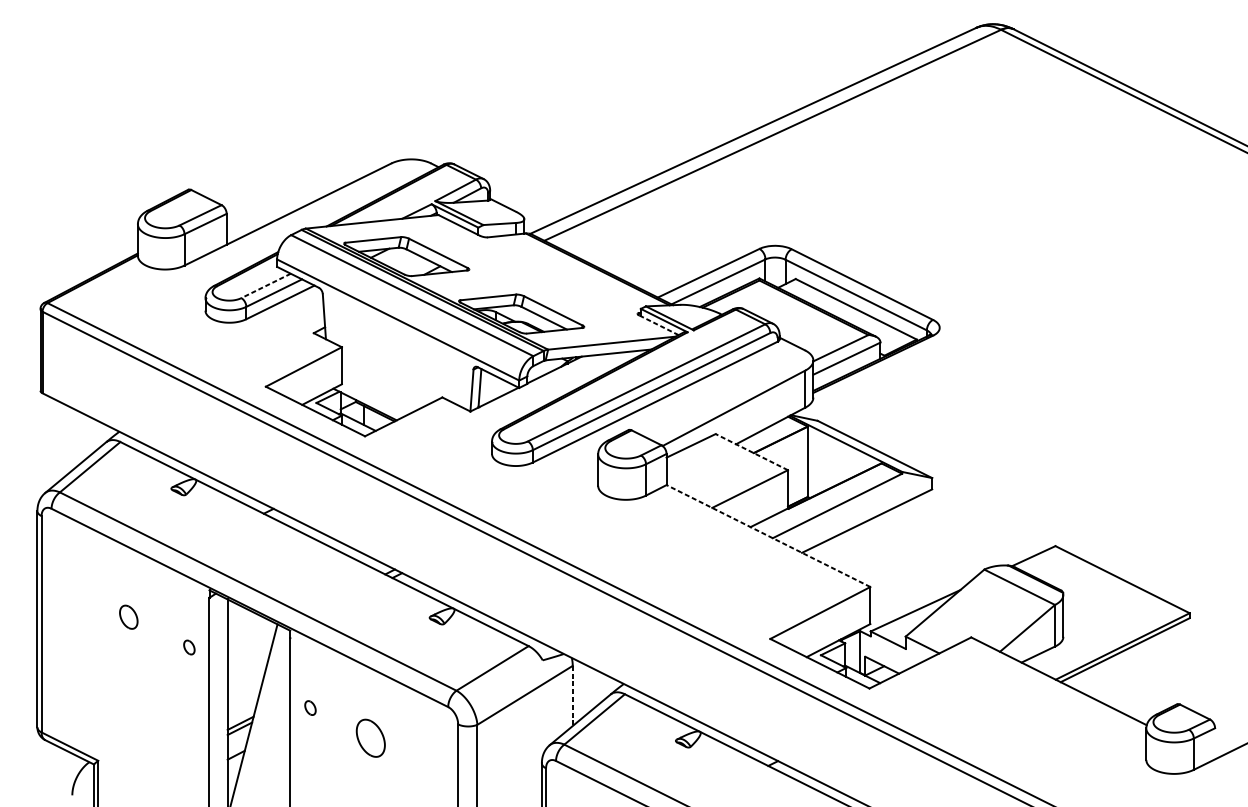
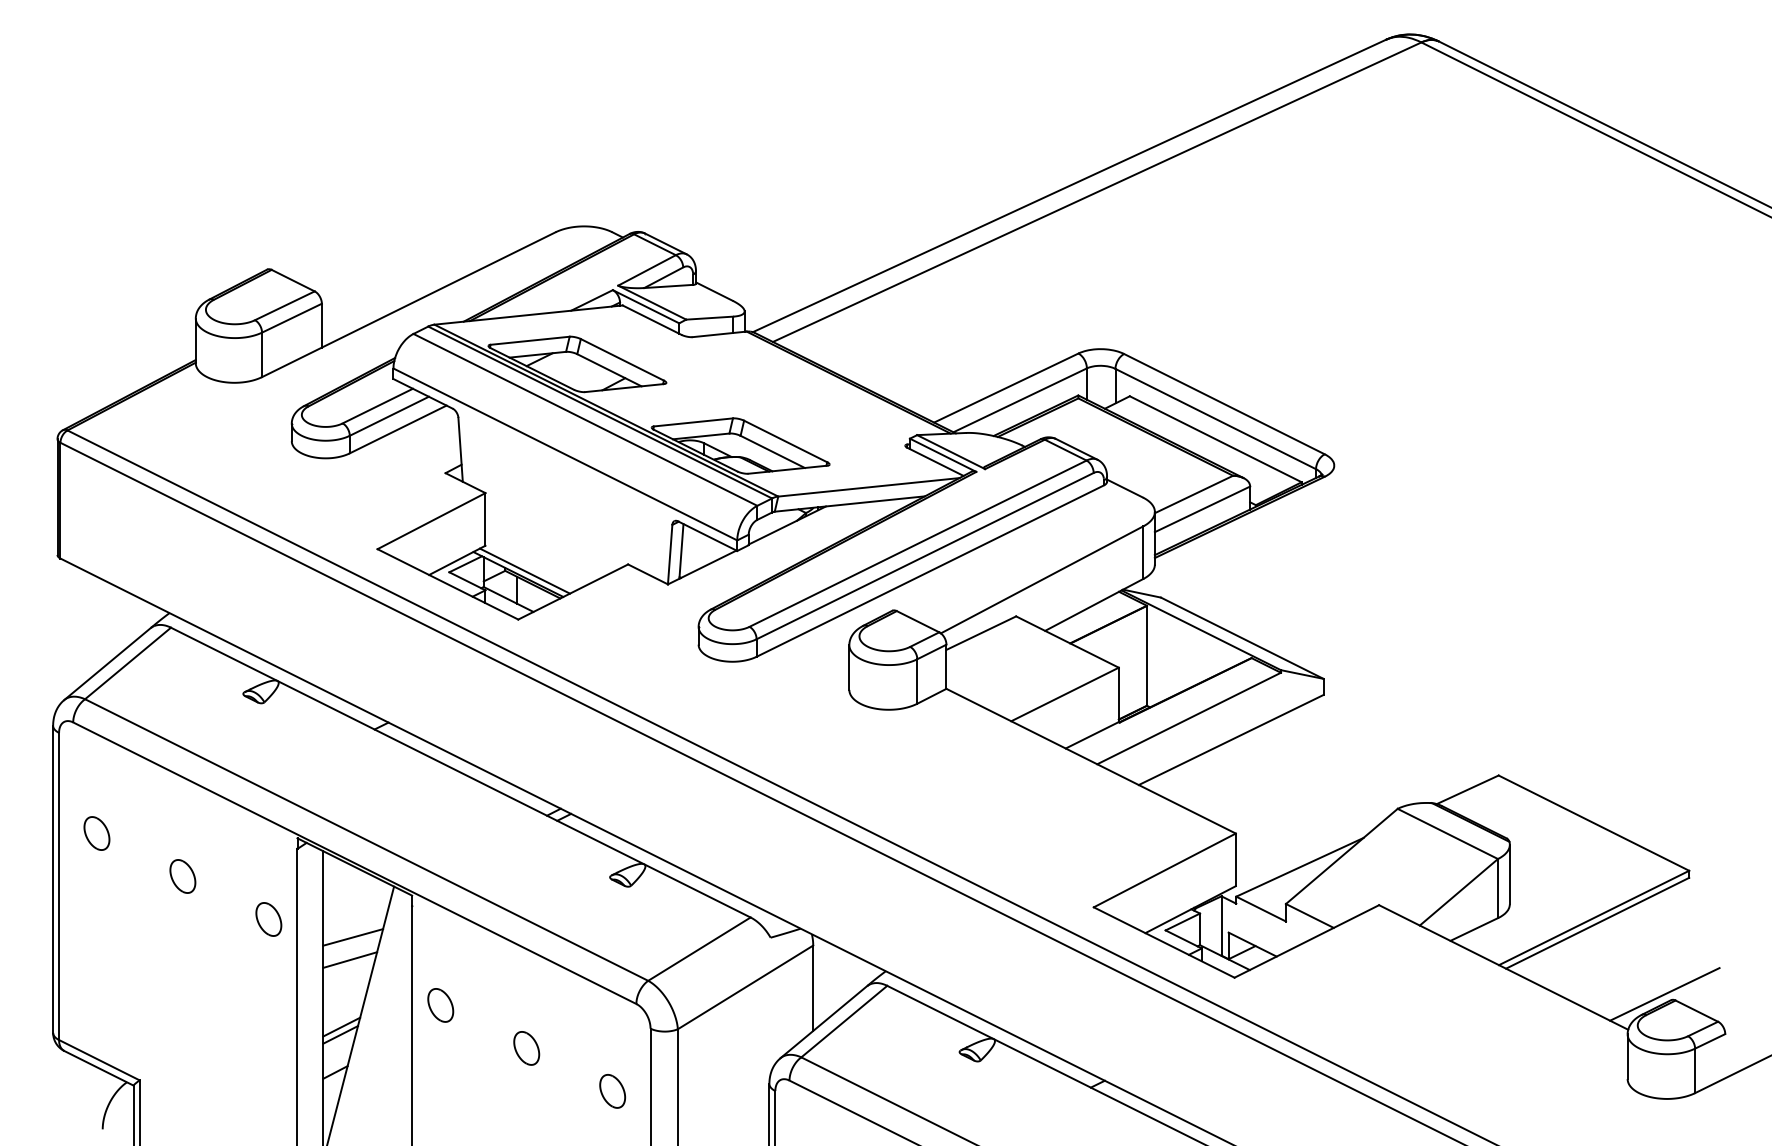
line: (265, 286) -> (377, 406), dashed -> solid
line: (658, 324) -> (935, 461), dashed -> solid
line: (369, 401) -> (524, 570), added
line: (751, 451) -> (1067, 641), dashed -> solid
line: (768, 536) -> (1091, 761), dashed -> solid
part: (67, 586) -> (96, 833), added
part: (189, 647) -> (268, 919), size x1.67
line: (248, 660) -> (353, 937), added
line: (246, 675) -> (350, 959), added
line: (572, 696) -> (813, 988), dashed -> solid
line: (1172, 700) -> (1664, 994), added
part: (310, 708) -> (440, 1005), size x1.67
part: (370, 738) -> (526, 1048), size x0.62
part: (431, 768) -> (612, 1091), added

